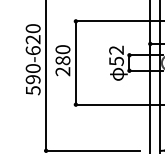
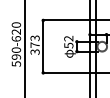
text: (61, 59) -> (34, 44), 280 -> 373

